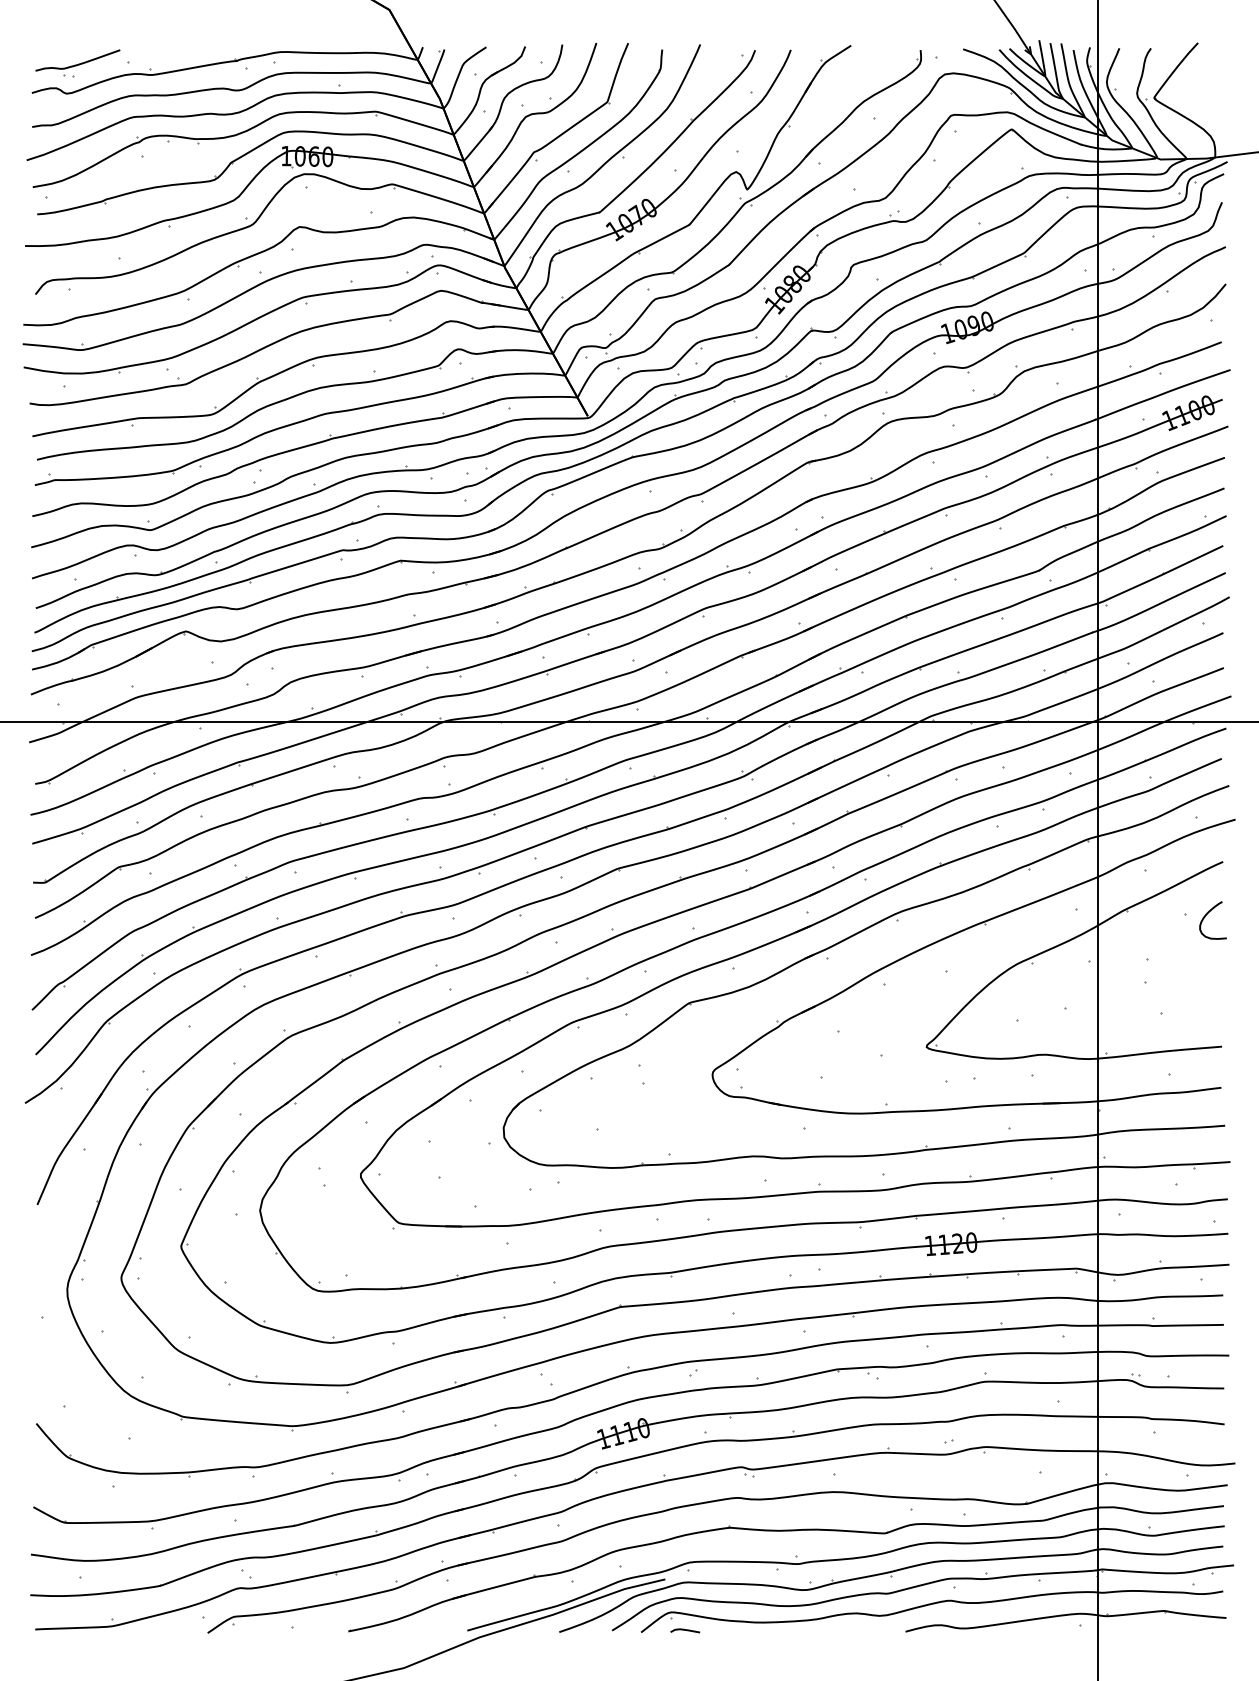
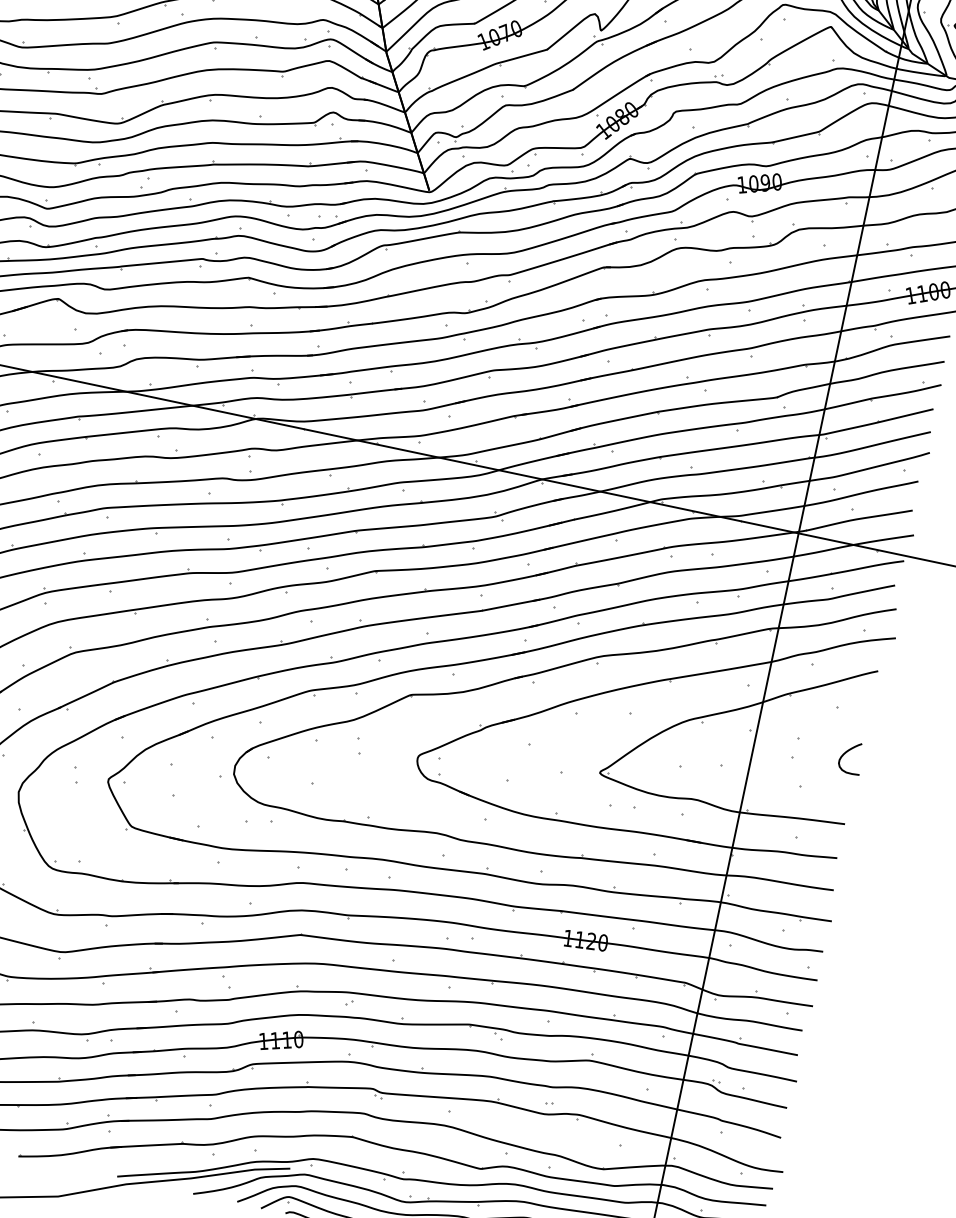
curve: (1205, 917) -> (845, 754), moved

